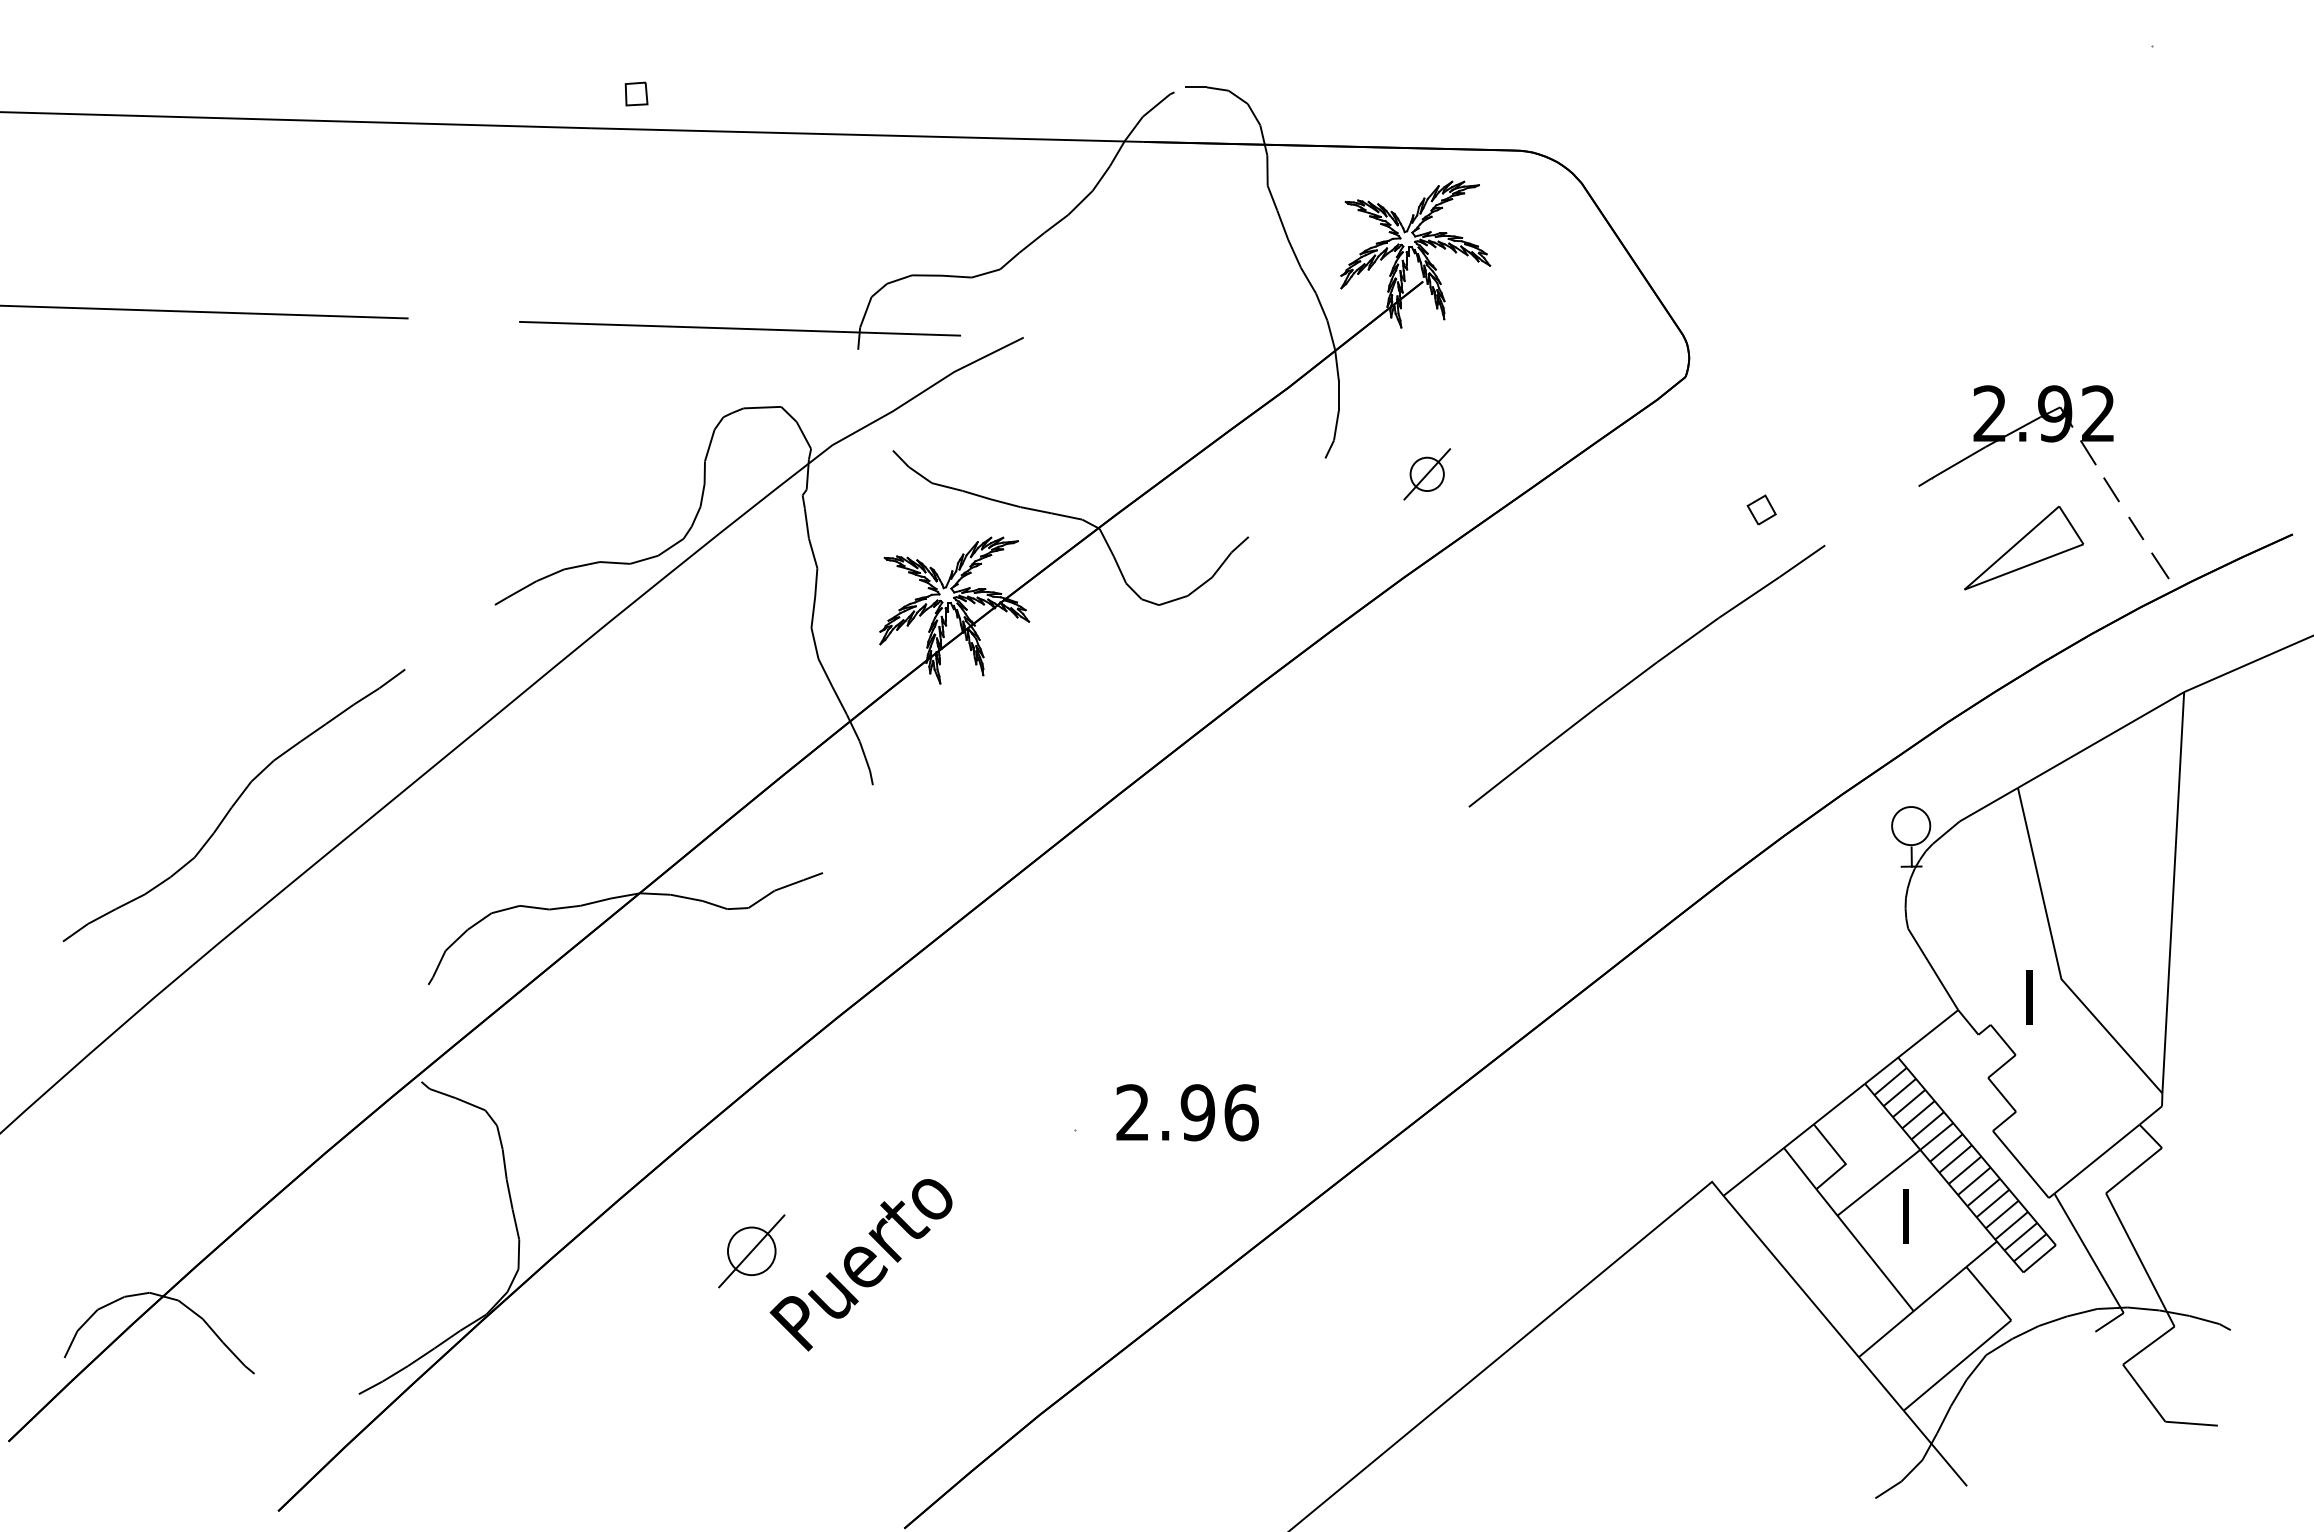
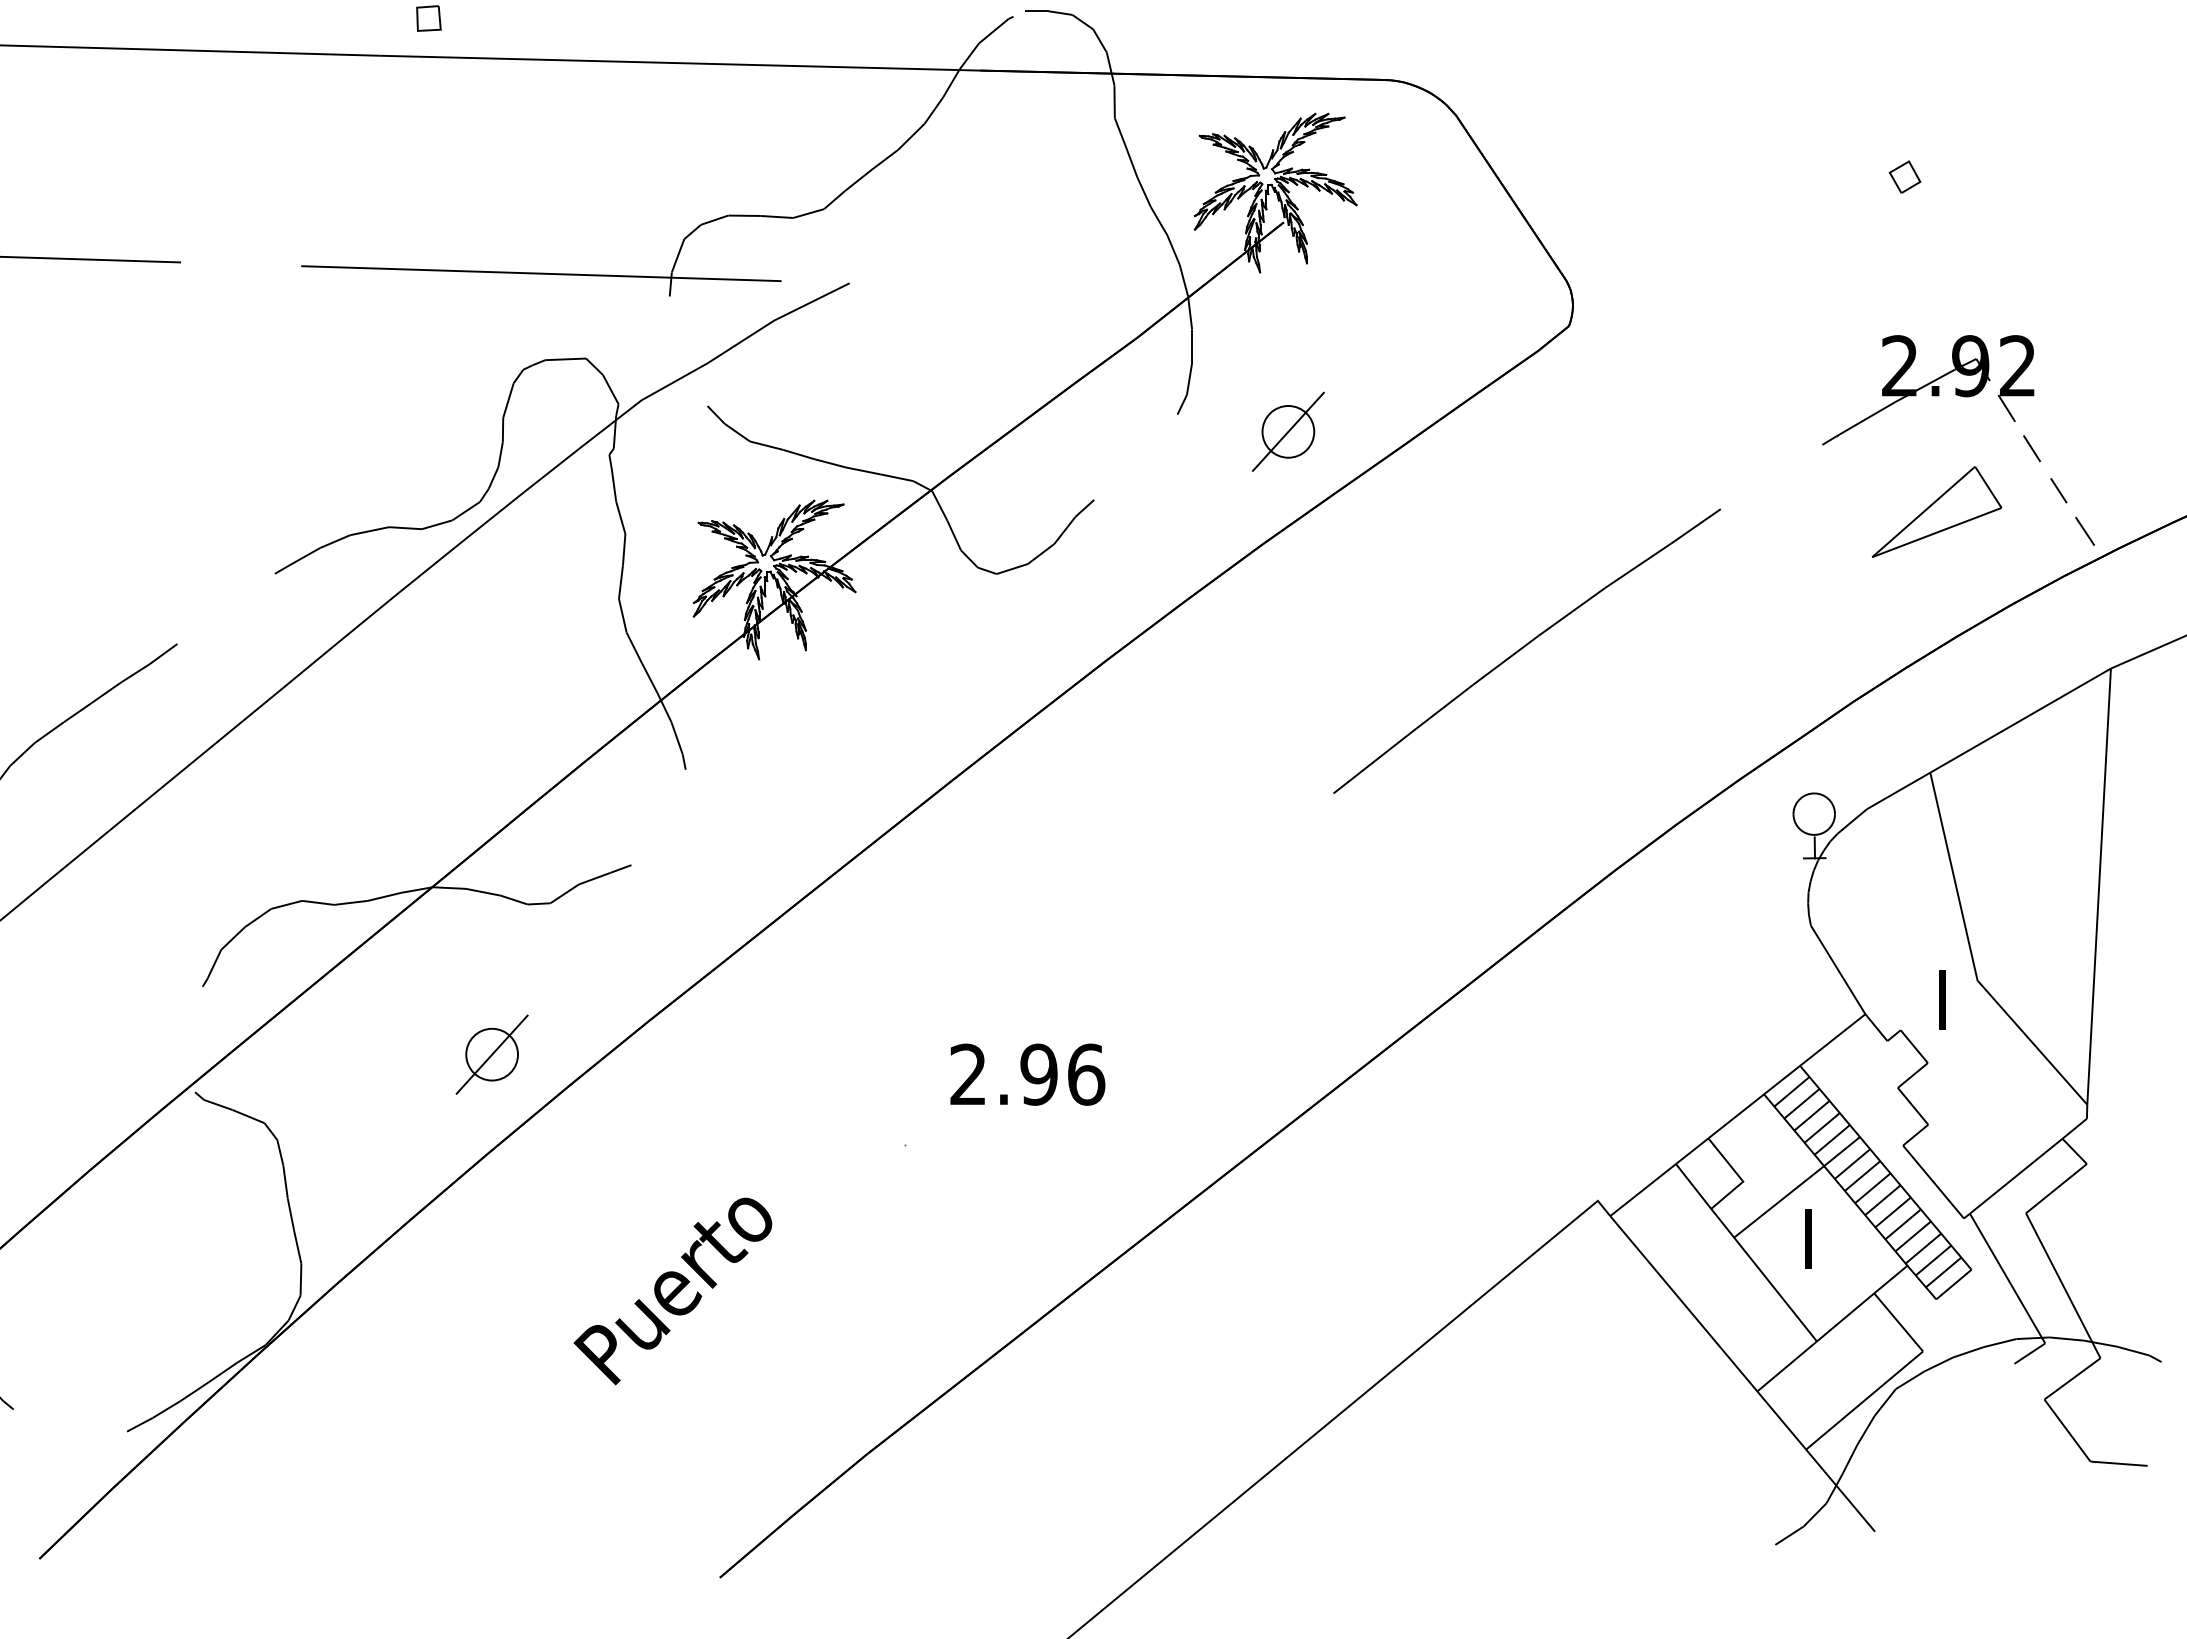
part: (1426, 474) -> (1287, 432), size x1.43
part: (1761, 509) -> (1904, 176), moved
text: (1187, 1112) -> (1027, 1074), moved
part: (751, 1251) -> (491, 1054), moved

